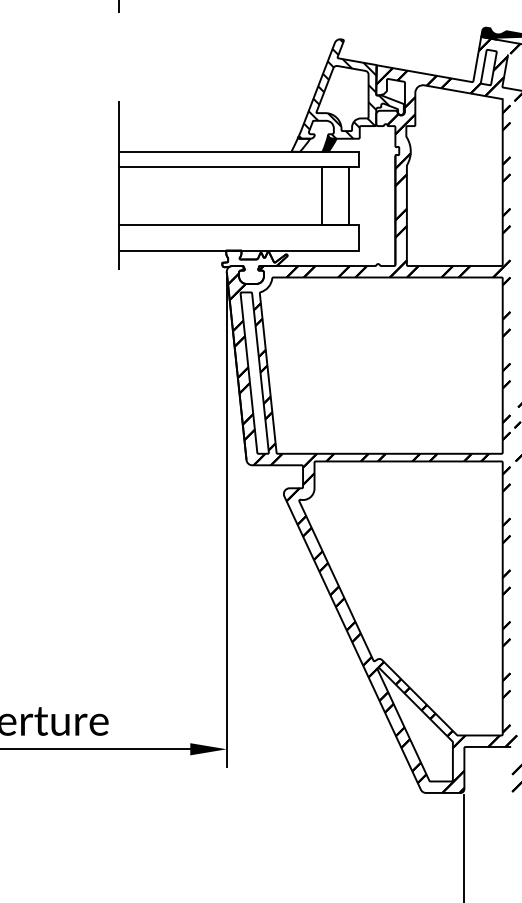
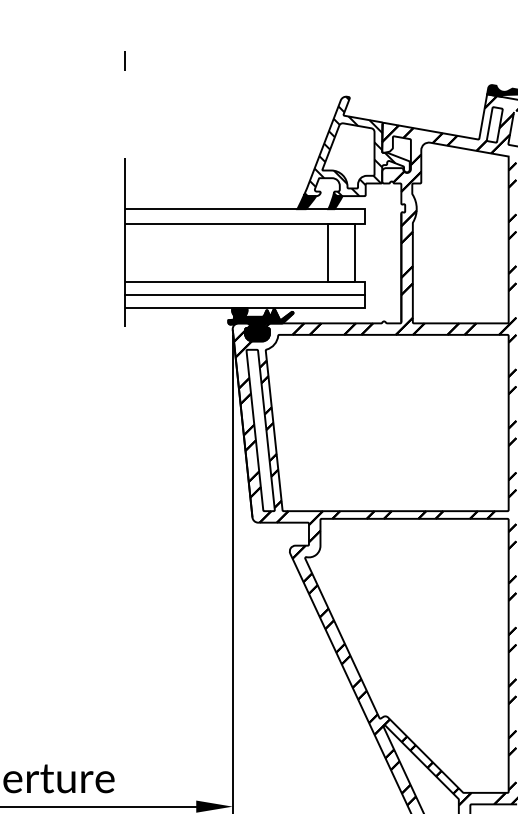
fill: (300, 143) -> (306, 200), added
line: (238, 237) -> (244, 294), added
fill: (254, 267) -> (260, 324), added

